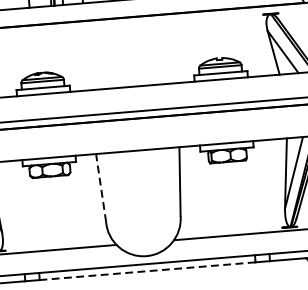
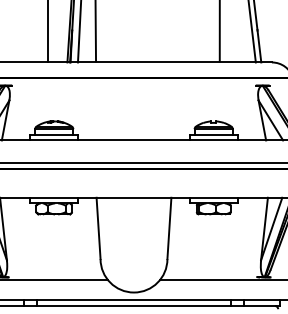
line: (101, 188) -> (98, 228), dashed -> solid
line: (147, 271) -> (133, 306), dashed -> solid

